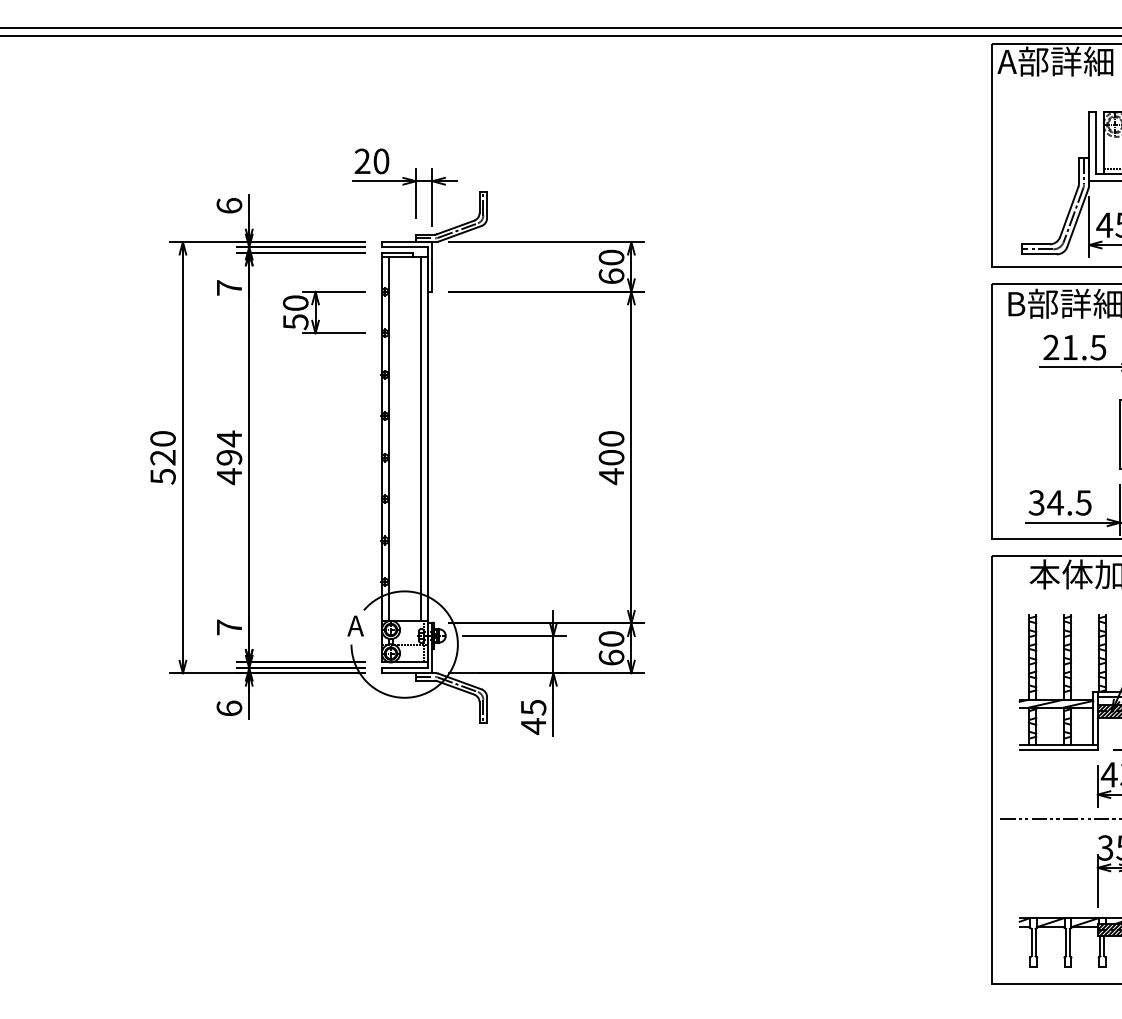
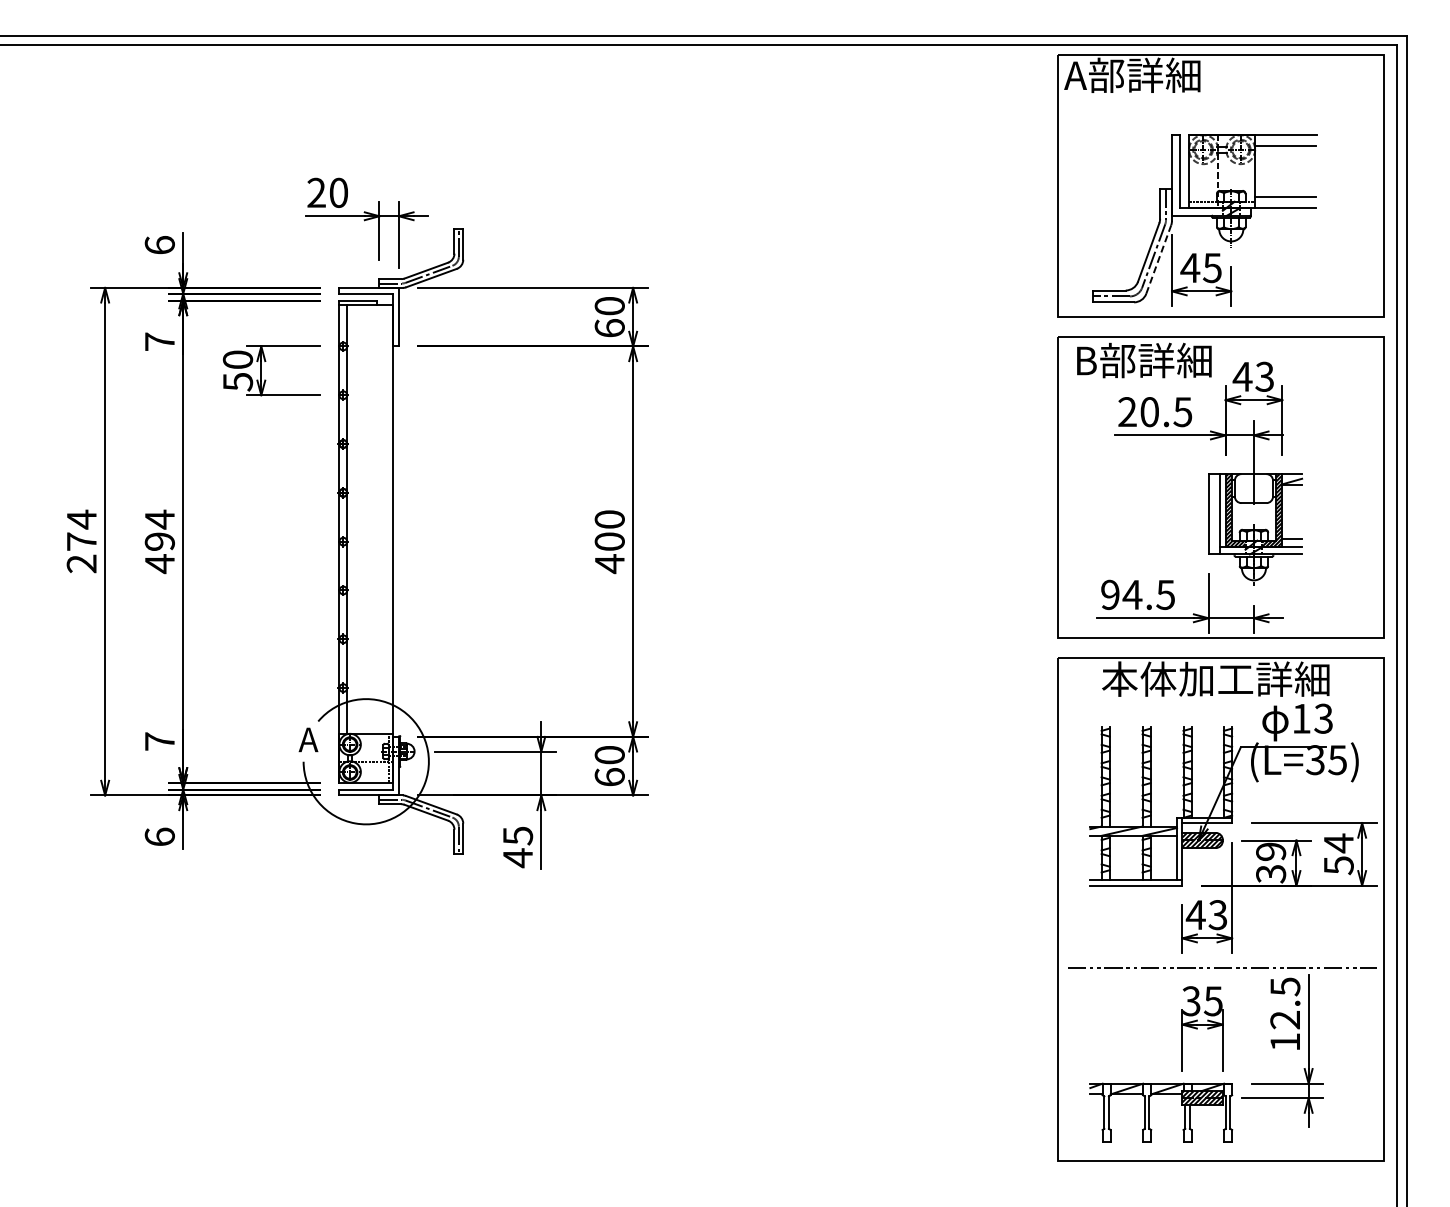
line: (1077, 217) -> (1158, 259), solid -> dashed
text: (1069, 347) -> (1149, 412), 21.5 -> 20.5
line: (421, 437) -> (385, 518), removed
text: (162, 457) -> (81, 541), 520 -> 274
text: (1036, 502) -> (1109, 594), 34.5 -> 94.5

